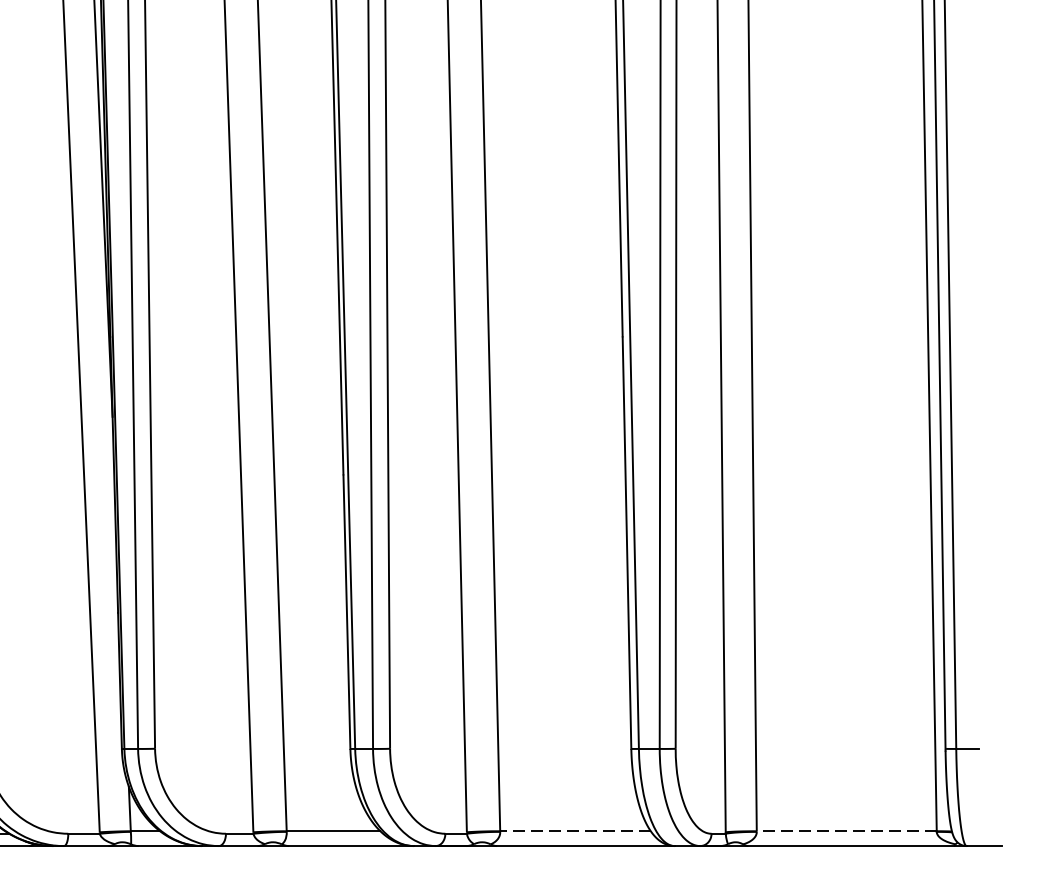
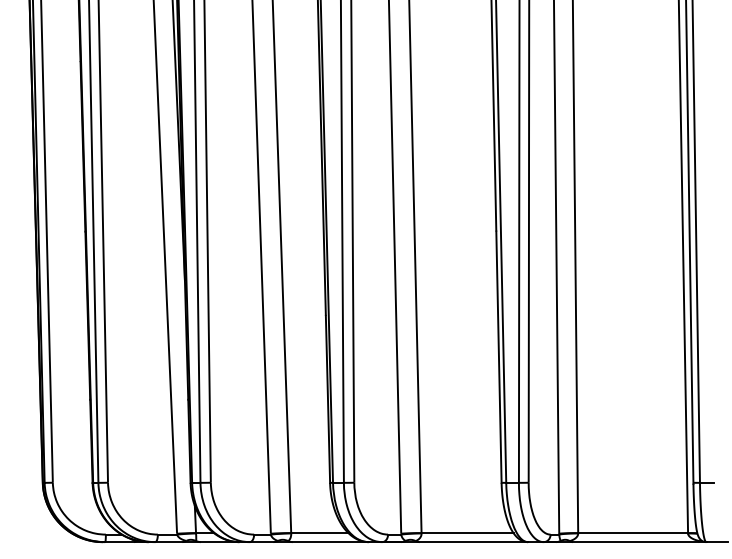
line: (575, 831) -> (467, 533), dashed -> solid
line: (847, 831) -> (633, 533), dashed -> solid

